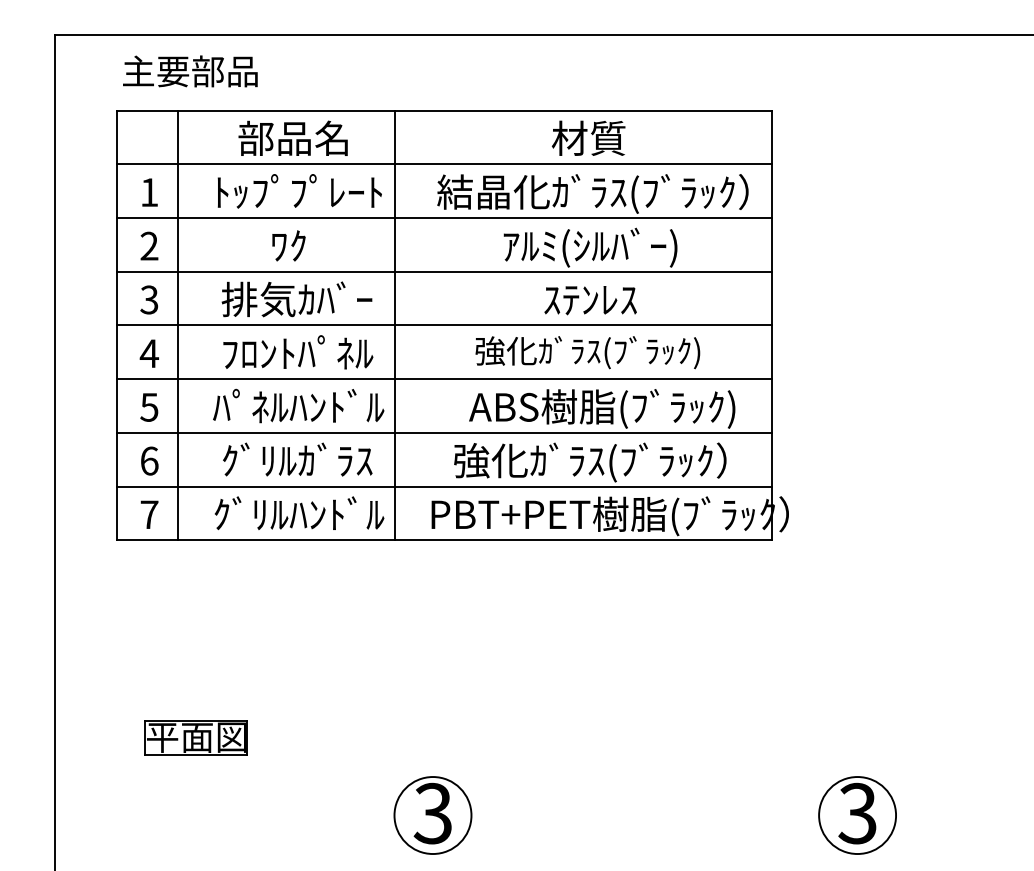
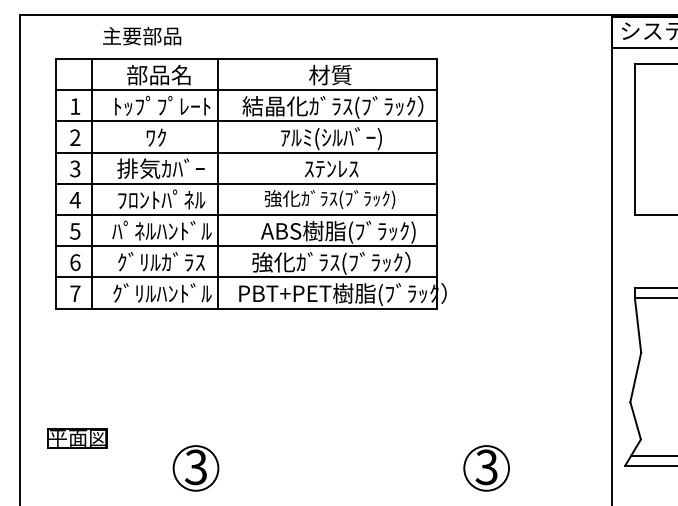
text: (191, 71) -> (142, 36), moved
part: (196, 738) -> (77, 438), moved
part: (432, 815) -> (195, 468), moved

